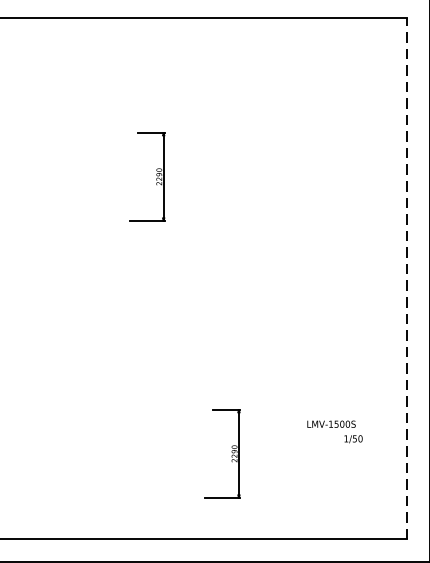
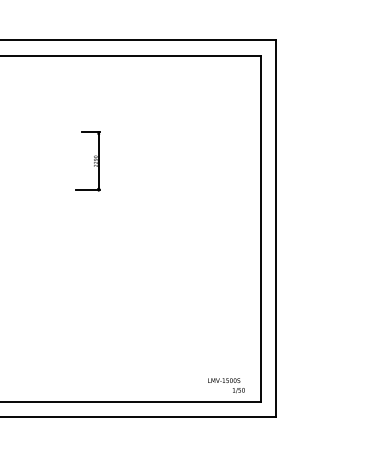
line: (407, 278) -> (260, 228), dashed -> solid
text: (334, 431) -> (226, 385), moved
part: (232, 452) -> (144, 344), removed

